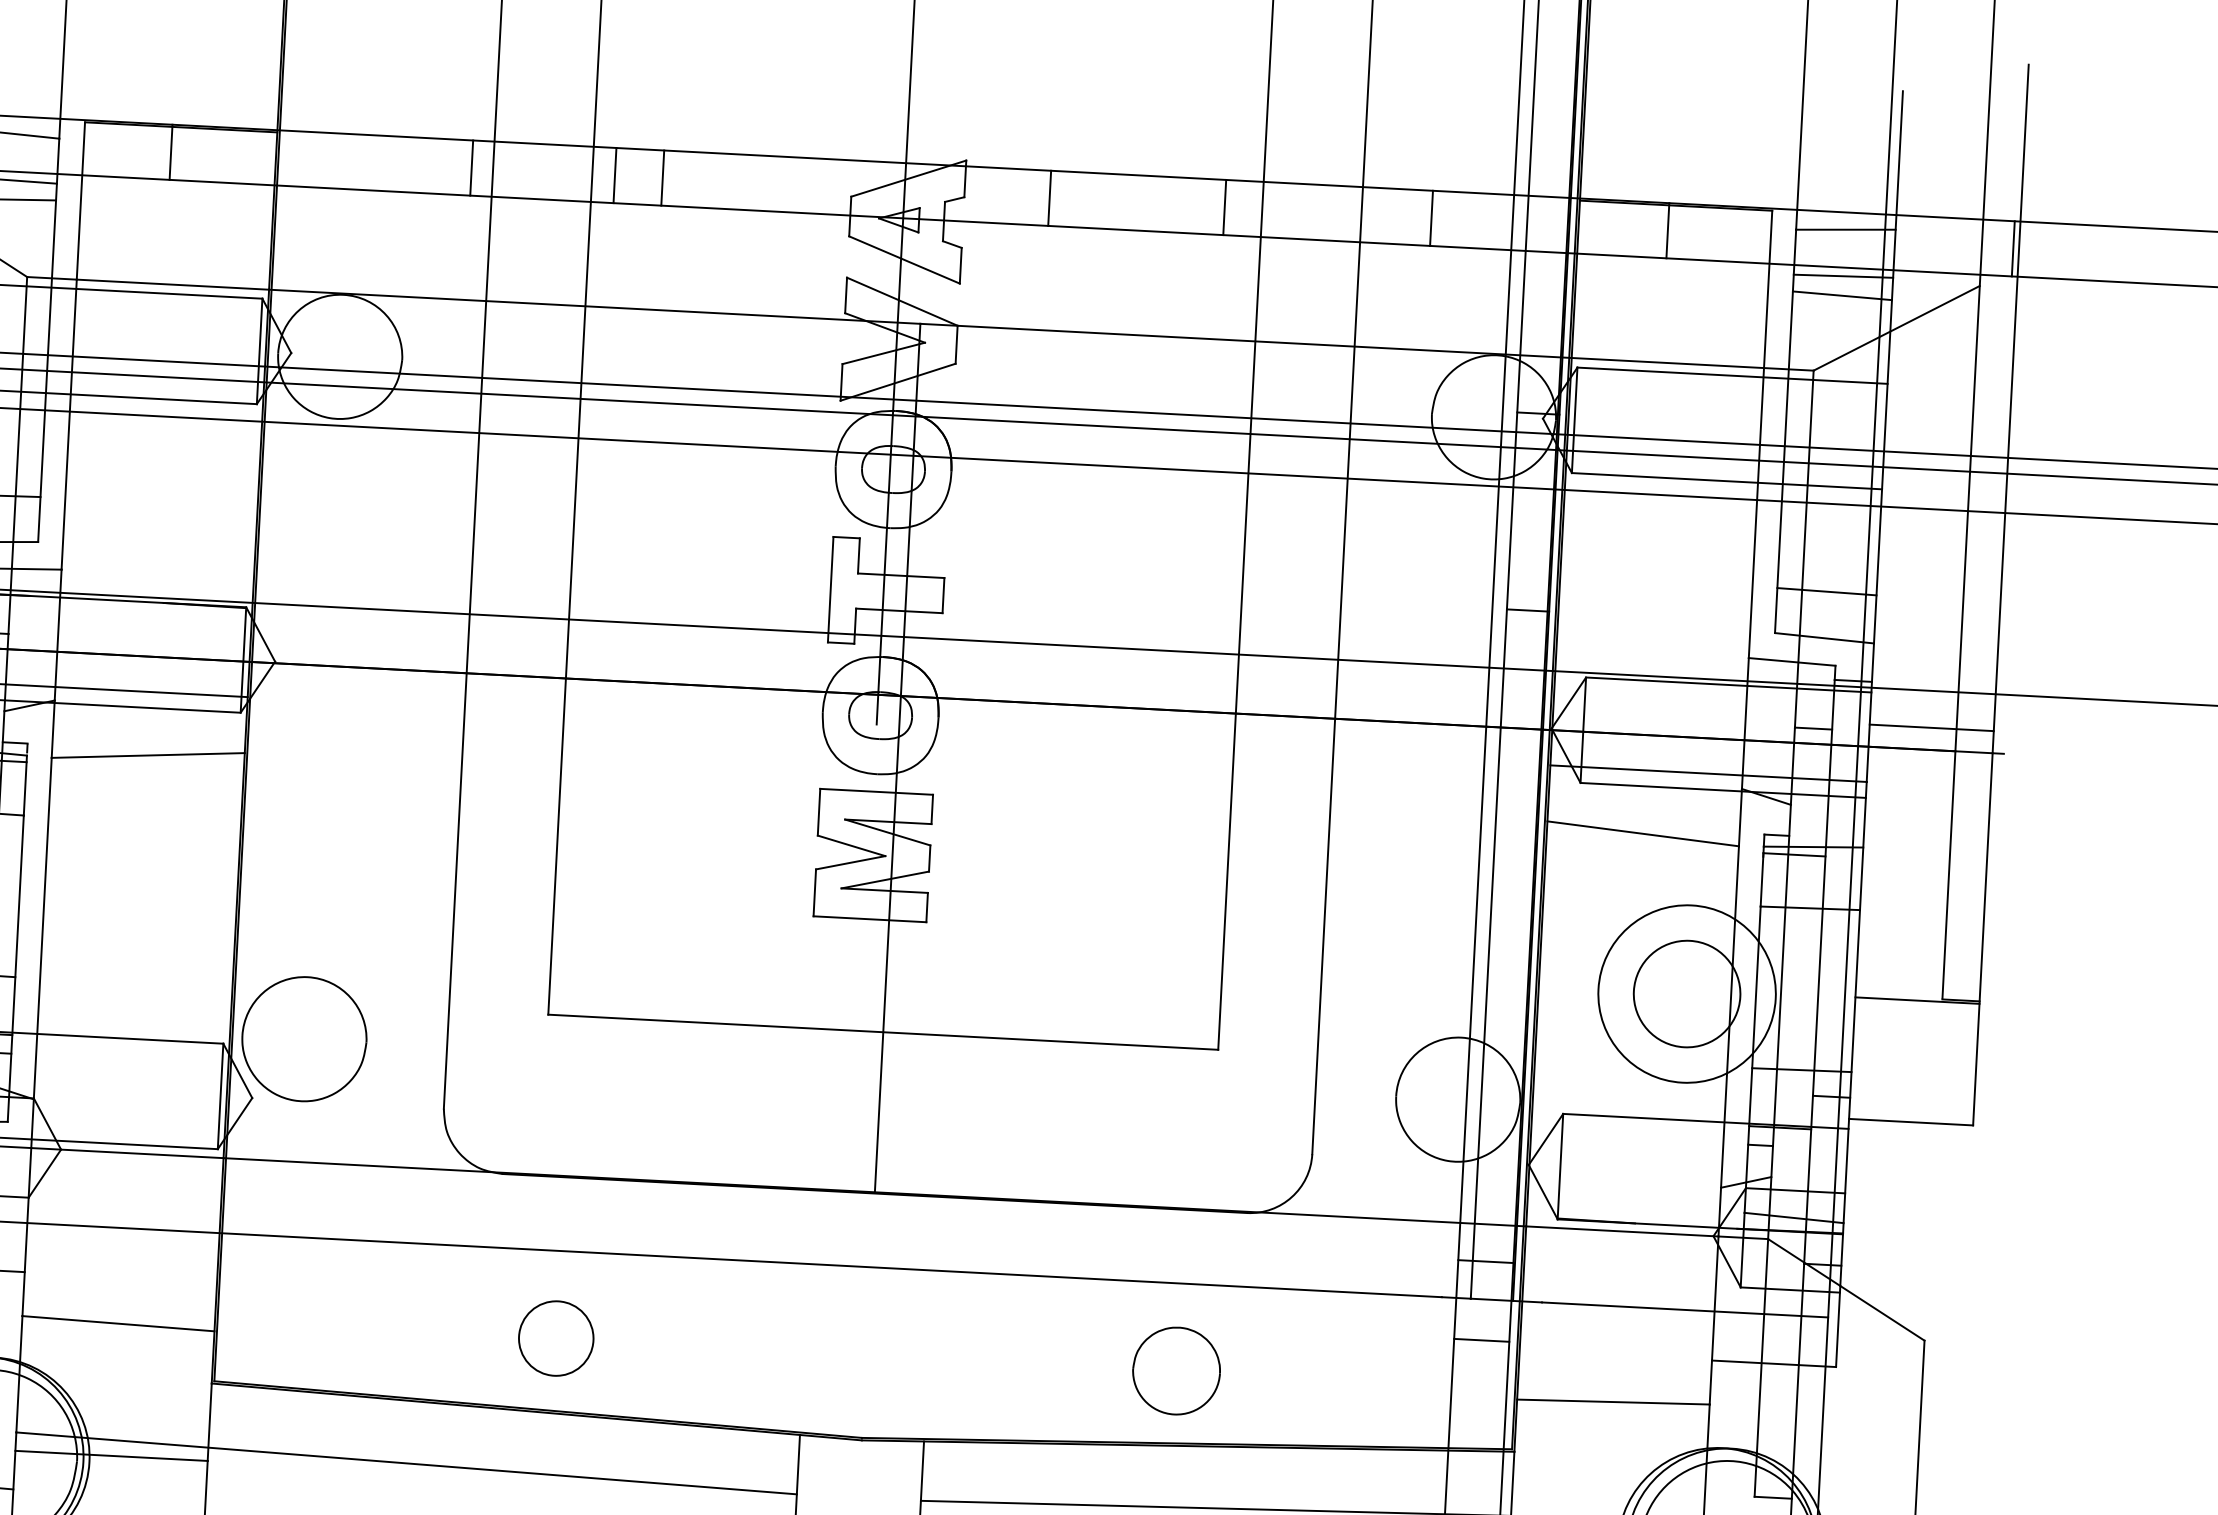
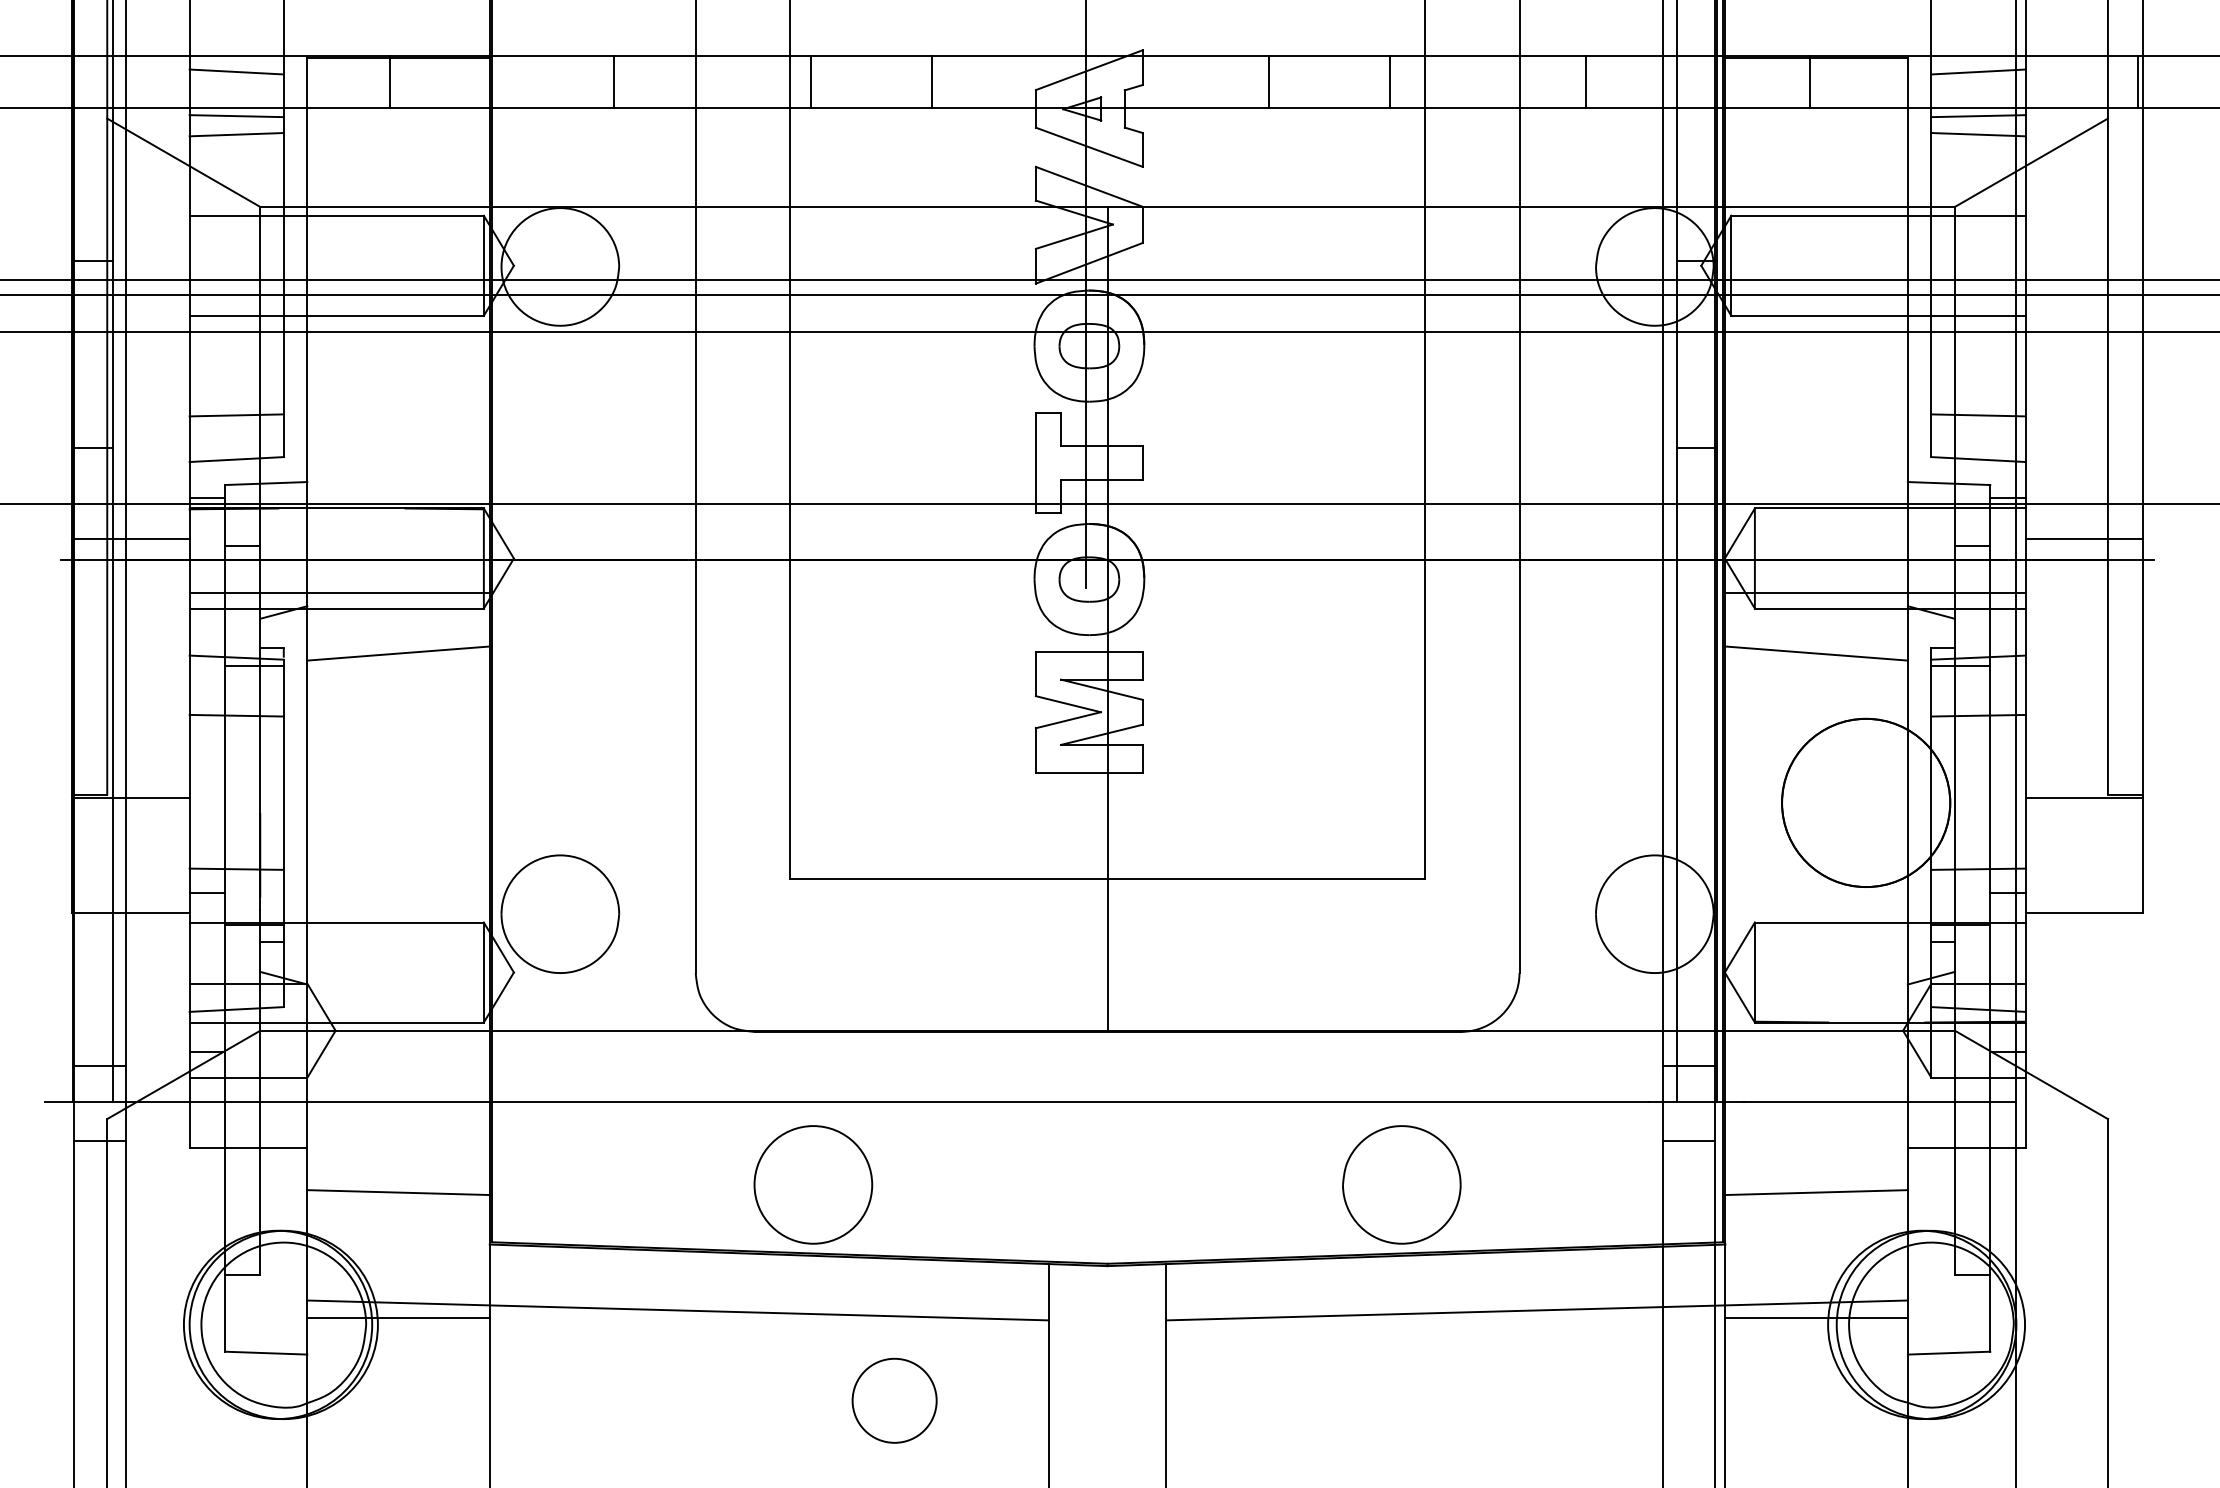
line: (471, 167) -> (614, 81), moved
line: (662, 177) -> (931, 81), moved
line: (1049, 198) -> (1268, 81), moved
circle: (1687, 993) -> (1866, 802), size x1.67
circle: (556, 1338) -> (813, 1184), size x1.67
part: (1176, 1370) -> (1401, 1184), size x1.43

